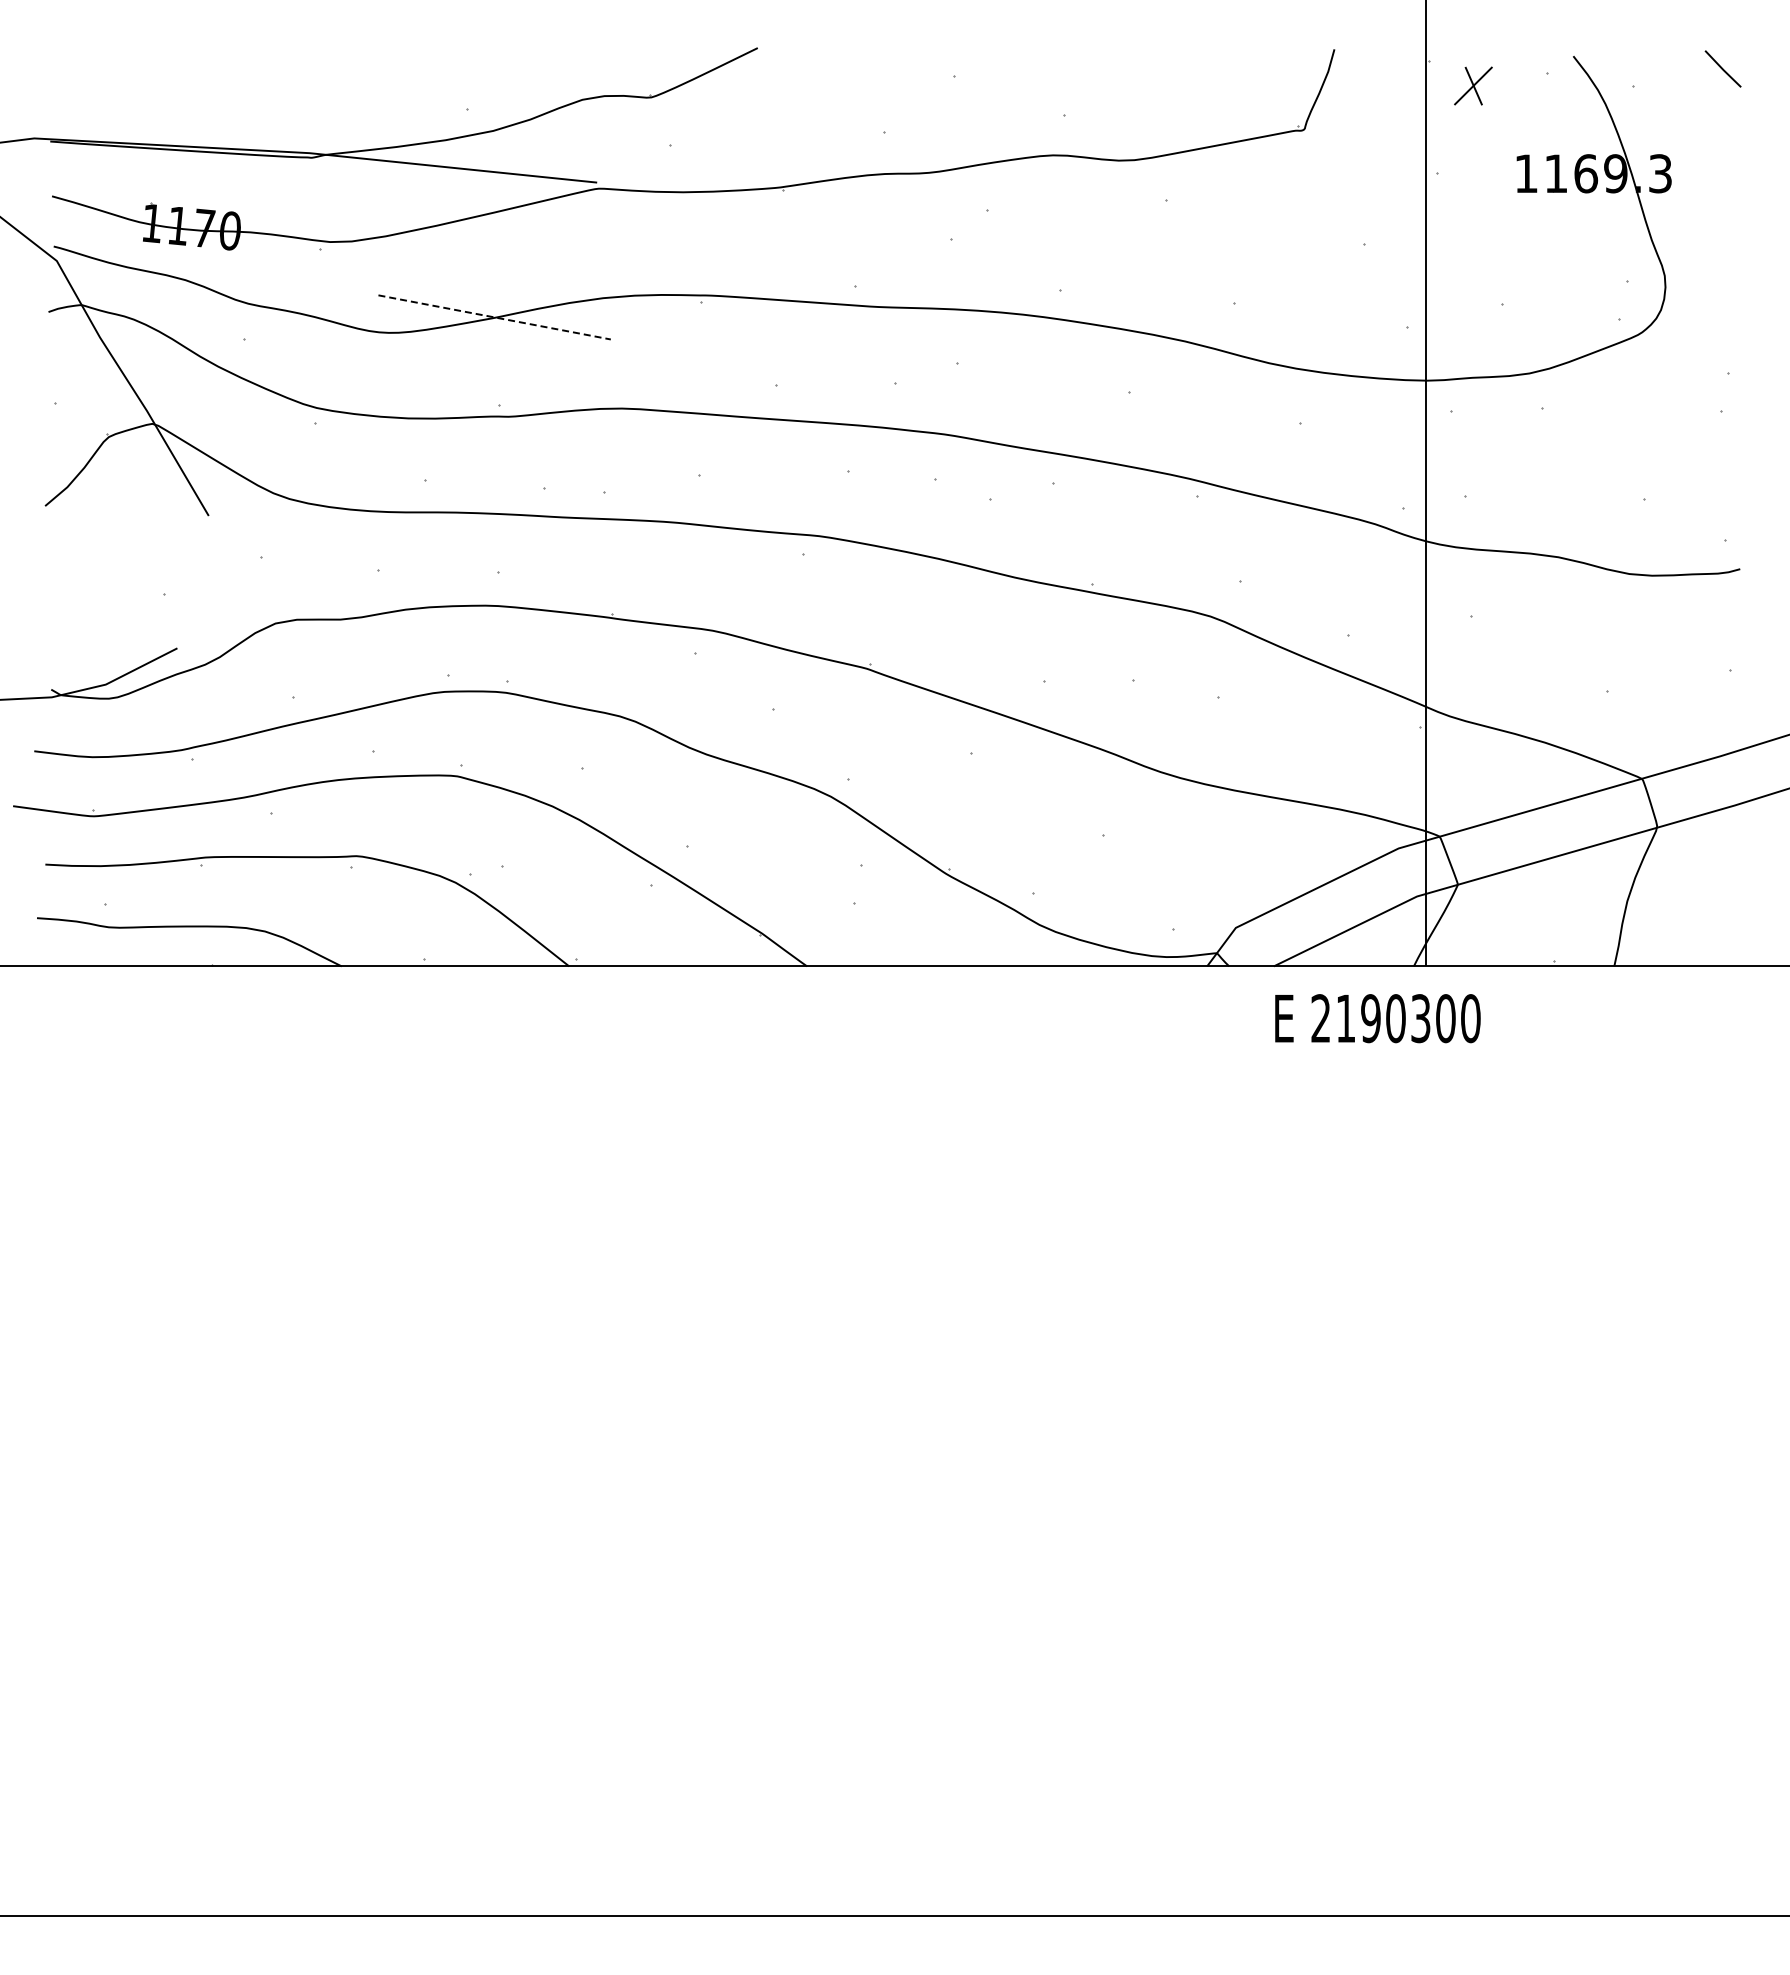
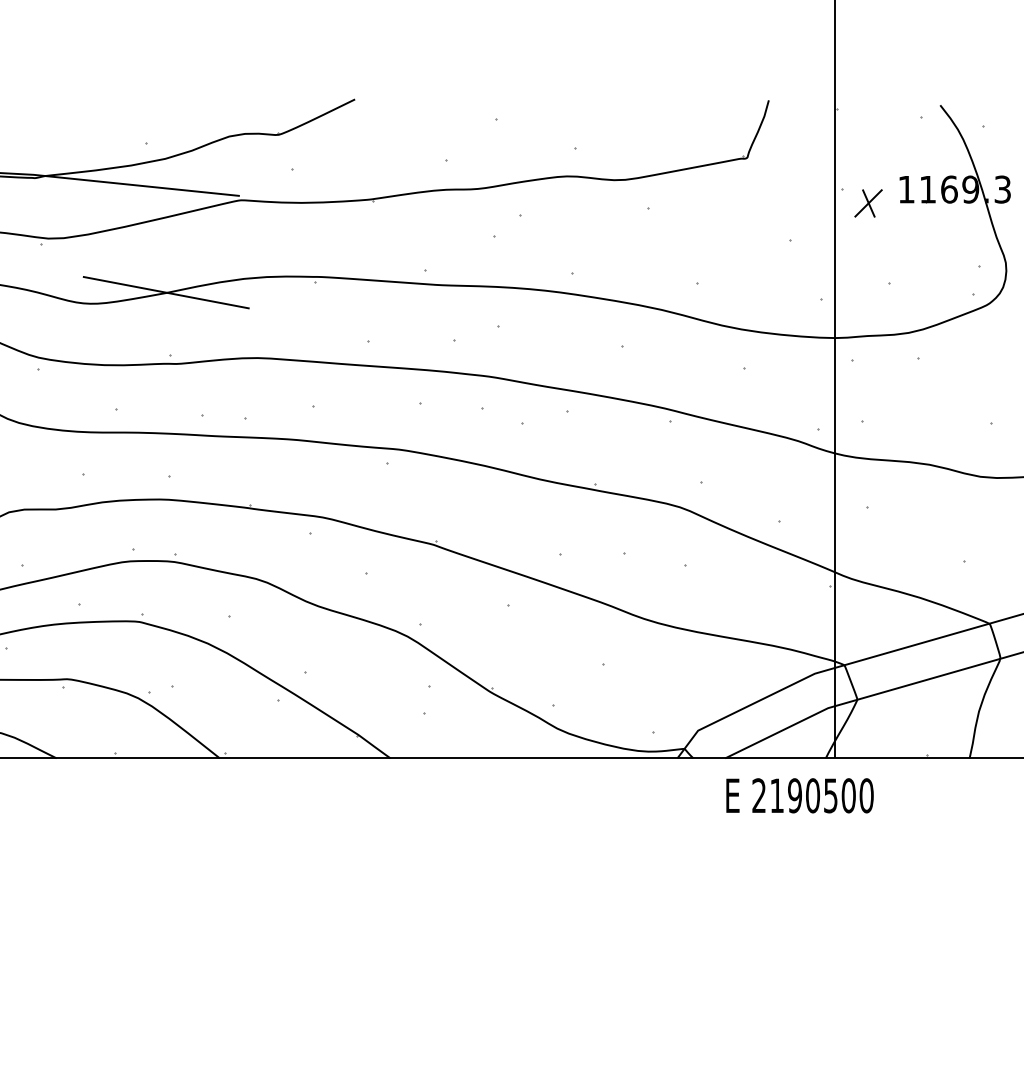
part: (1473, 85) -> (868, 203), moved
line: (495, 317) -> (166, 292), dashed -> solid
text: (1420, 1018) -> (830, 795), 2190300 -> 2190500

